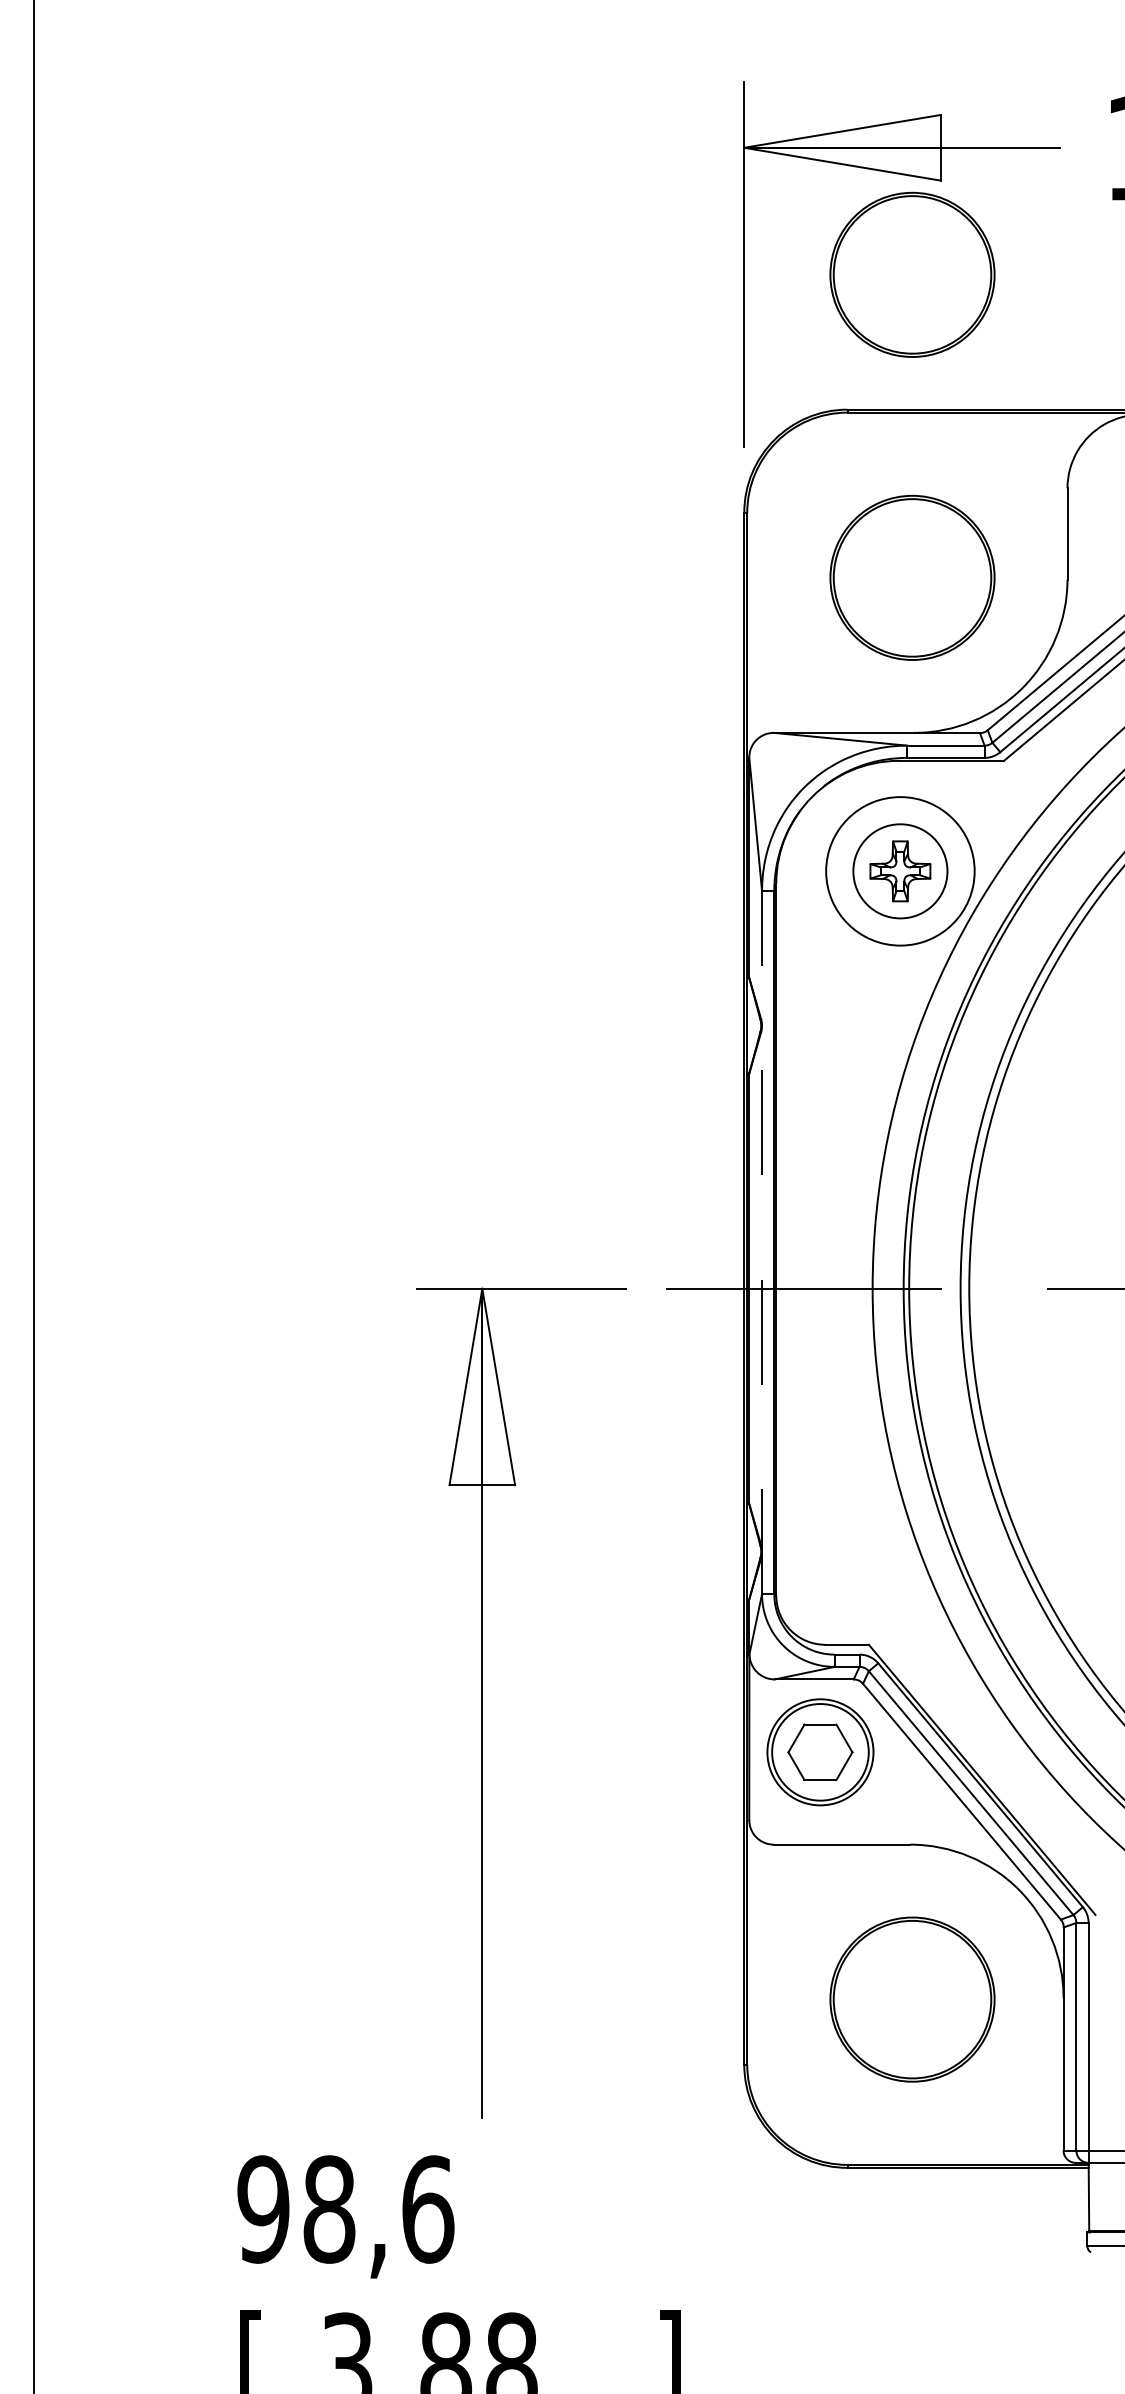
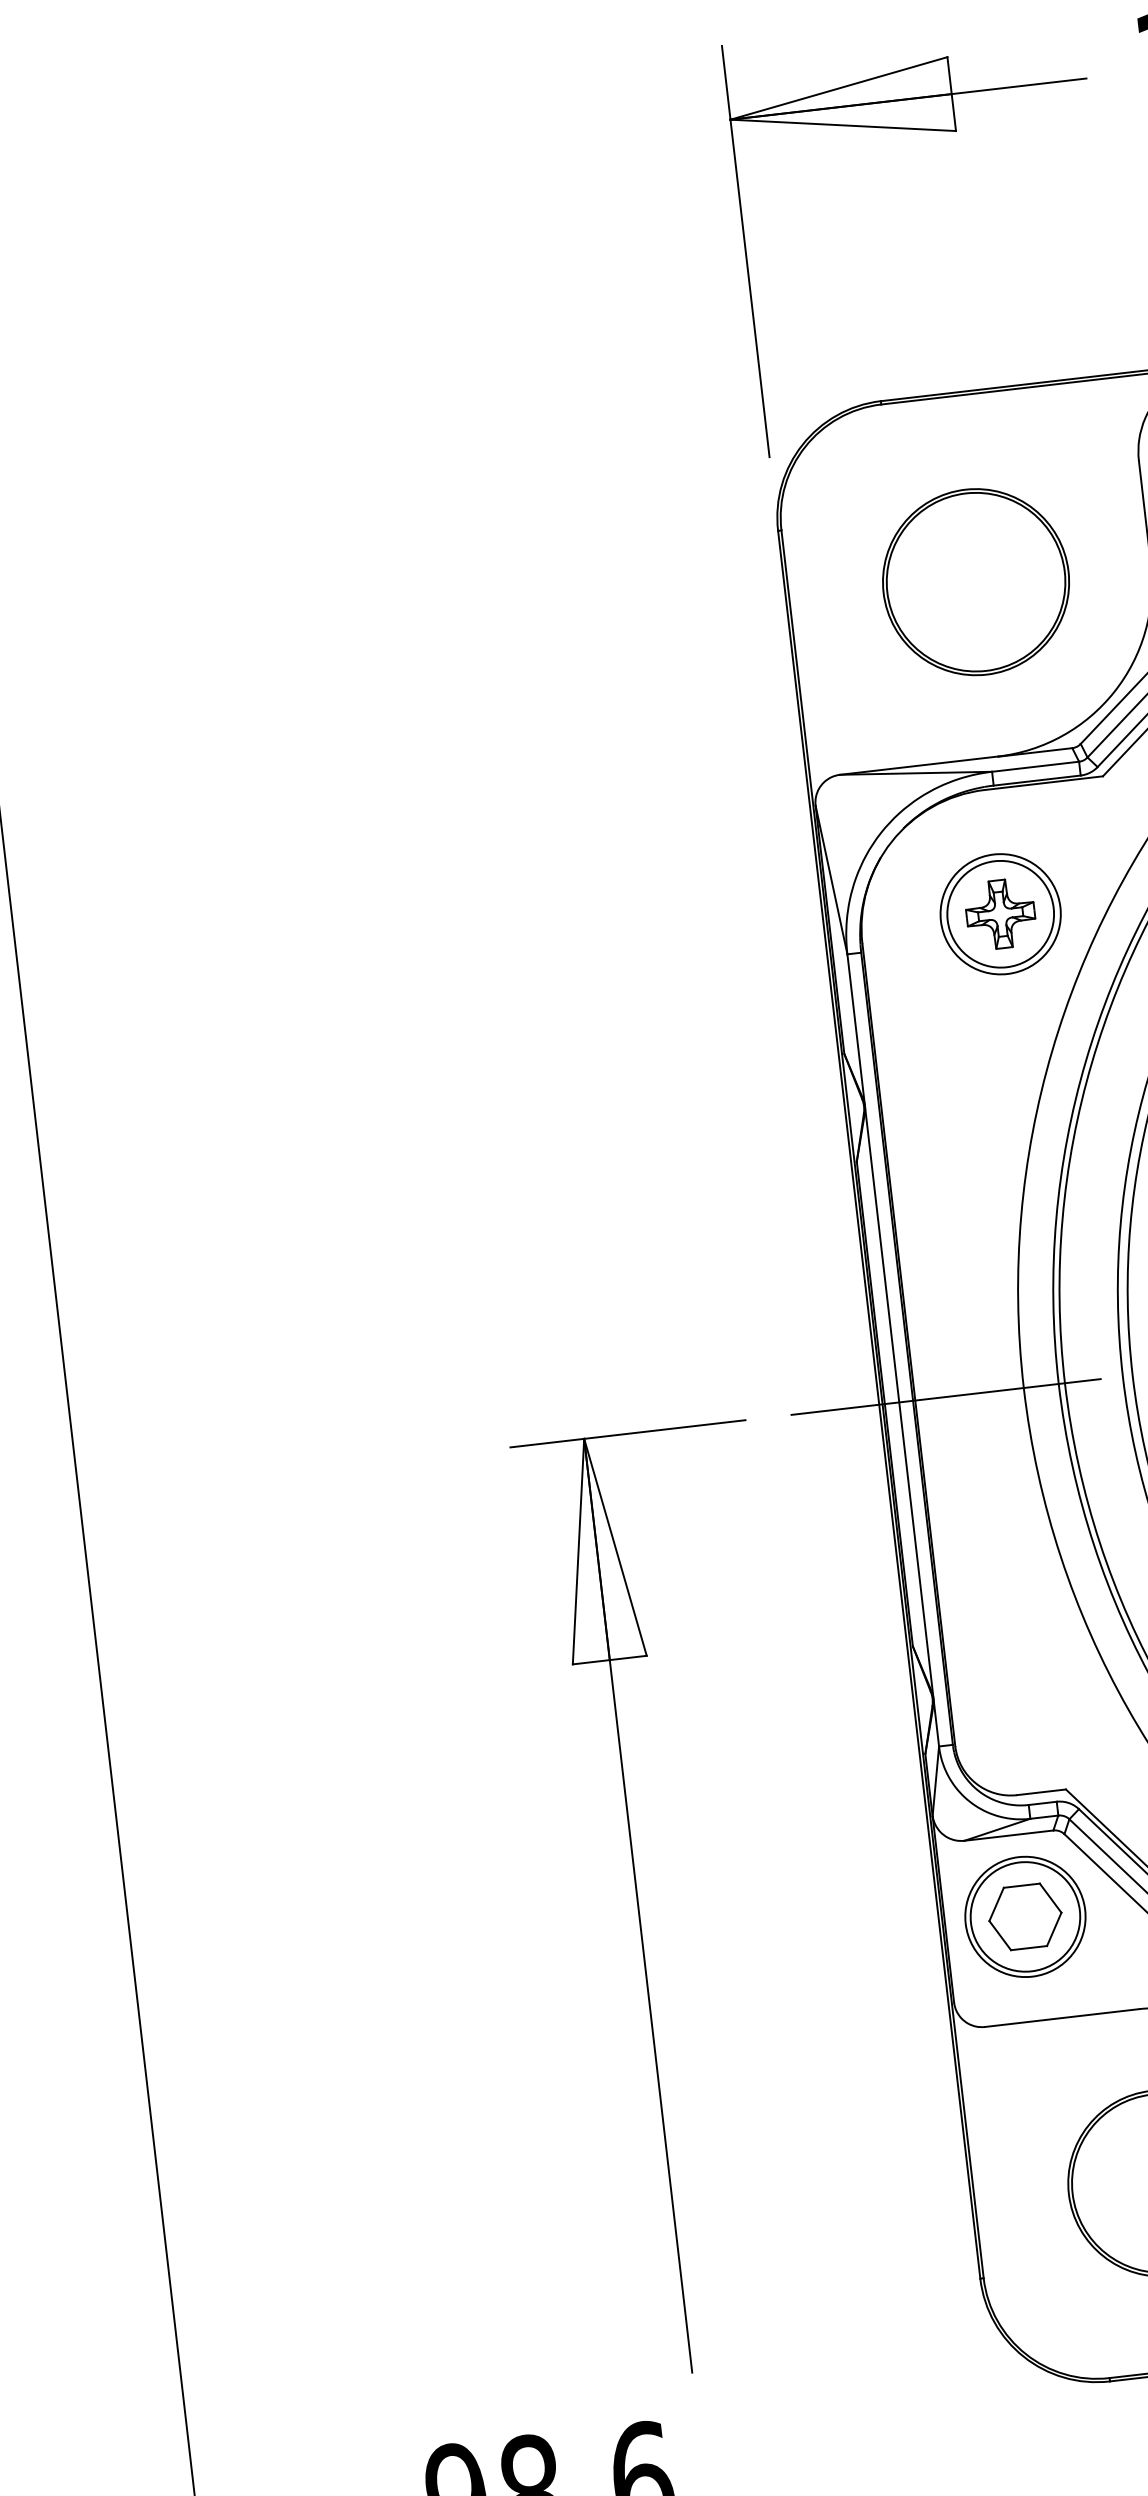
part: (912, 274) -> (936, 240), removed
circle: (900, 871) -> (1000, 914), size x0.71
line: (762, 1242) -> (893, 1350), dashed -> solid

